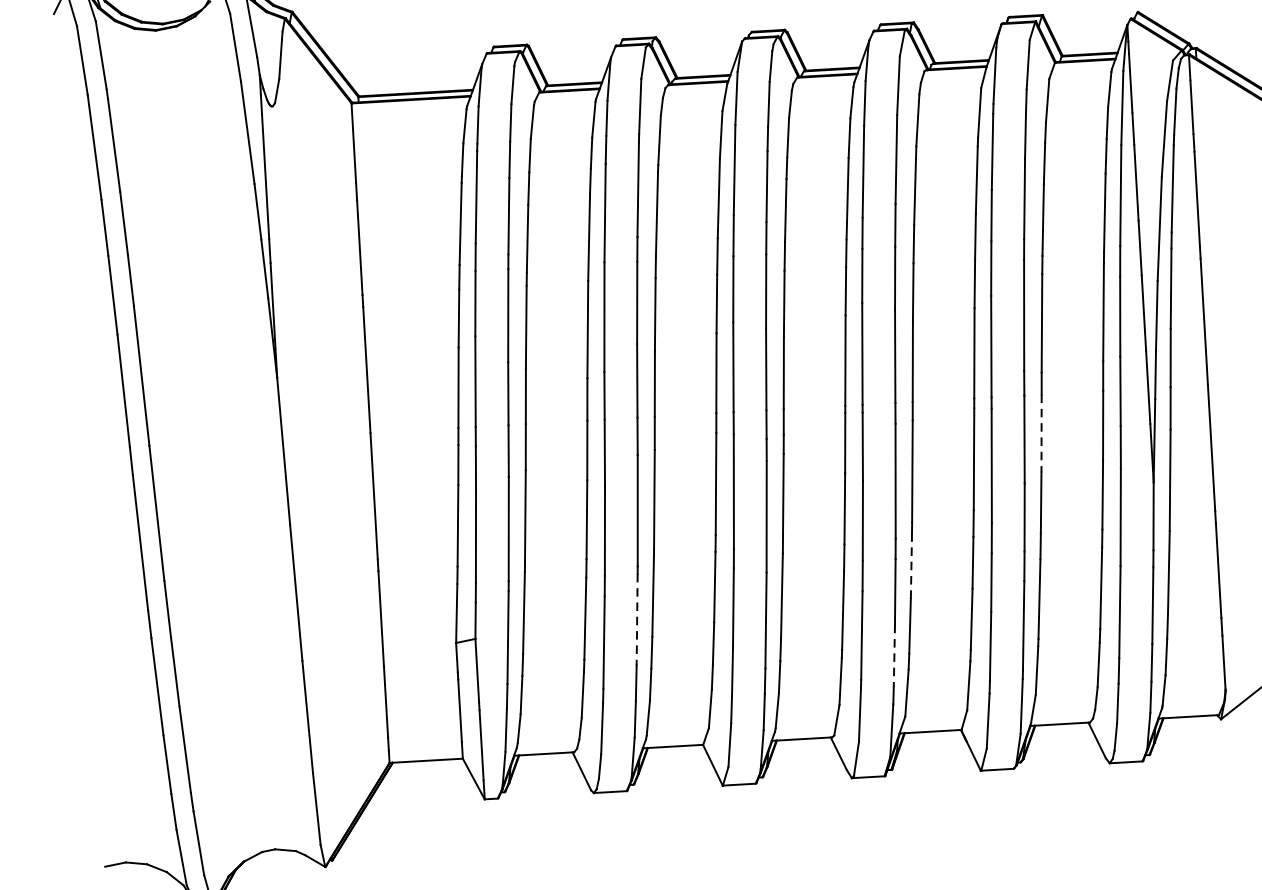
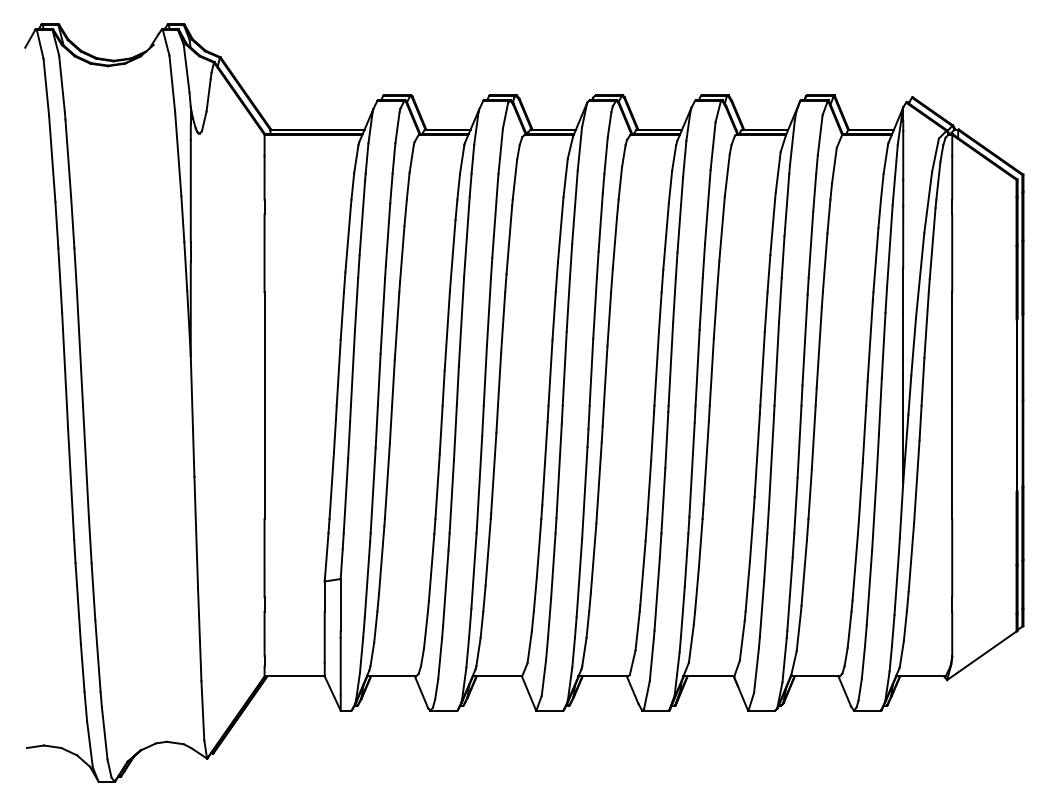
line: (1041, 433) -> (813, 437), dashed -> solid
line: (911, 569) -> (700, 542), dashed -> solid
line: (636, 619) -> (473, 570), dashed -> solid
line: (893, 655) -> (682, 612), dashed -> solid

